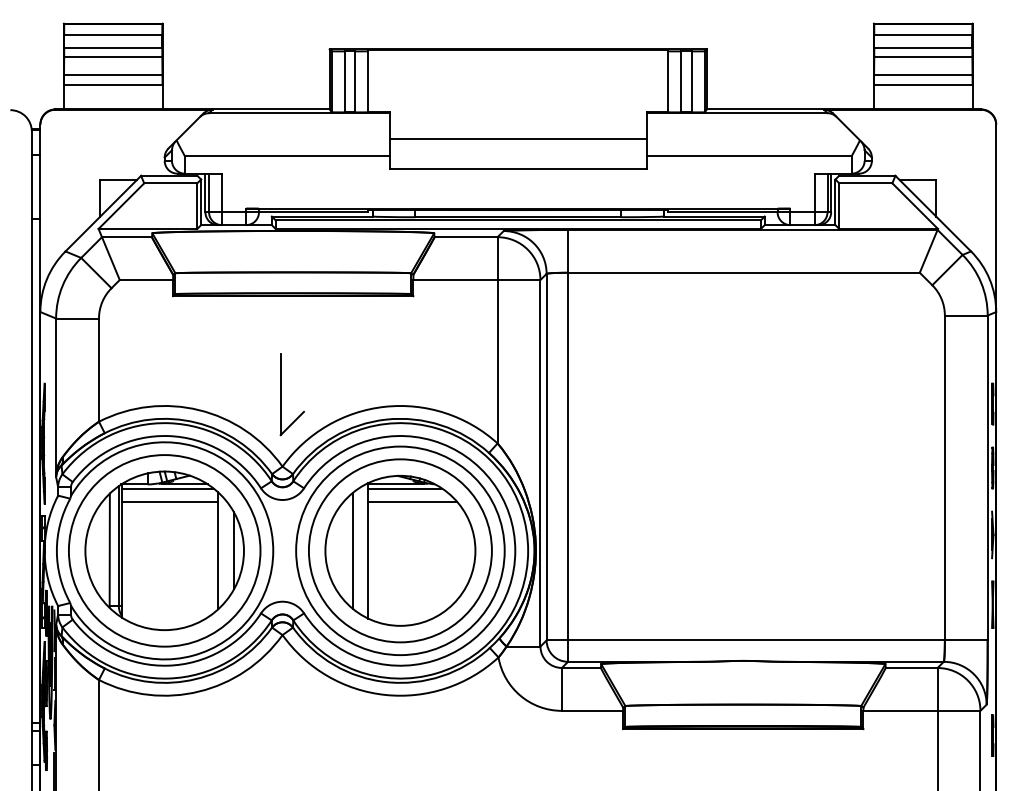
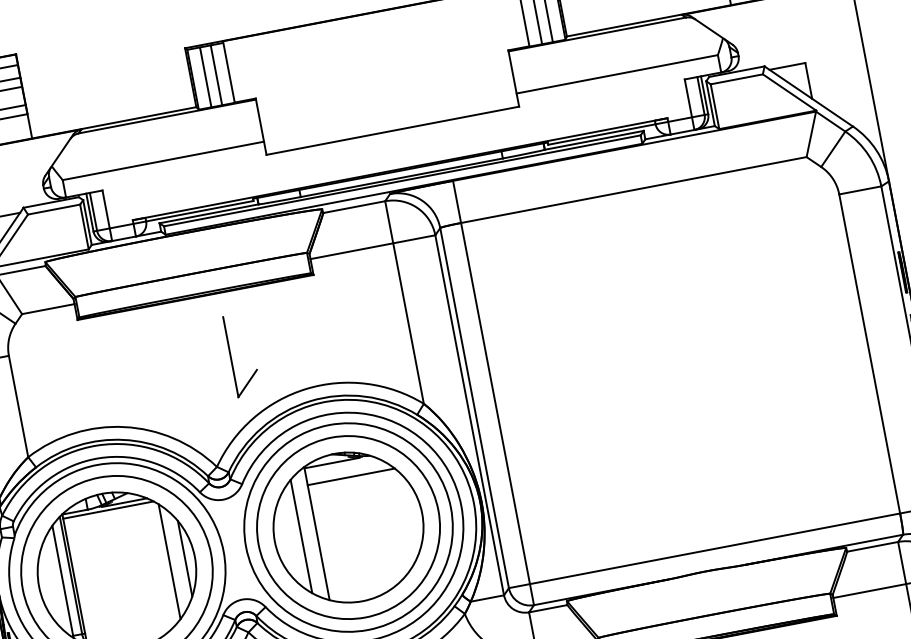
line: (517, 139) -> (386, 101), removed
part: (281, 394) -> (231, 357), moved
line: (405, 488) -> (341, 465), removed
line: (169, 501) -> (112, 522), removed

